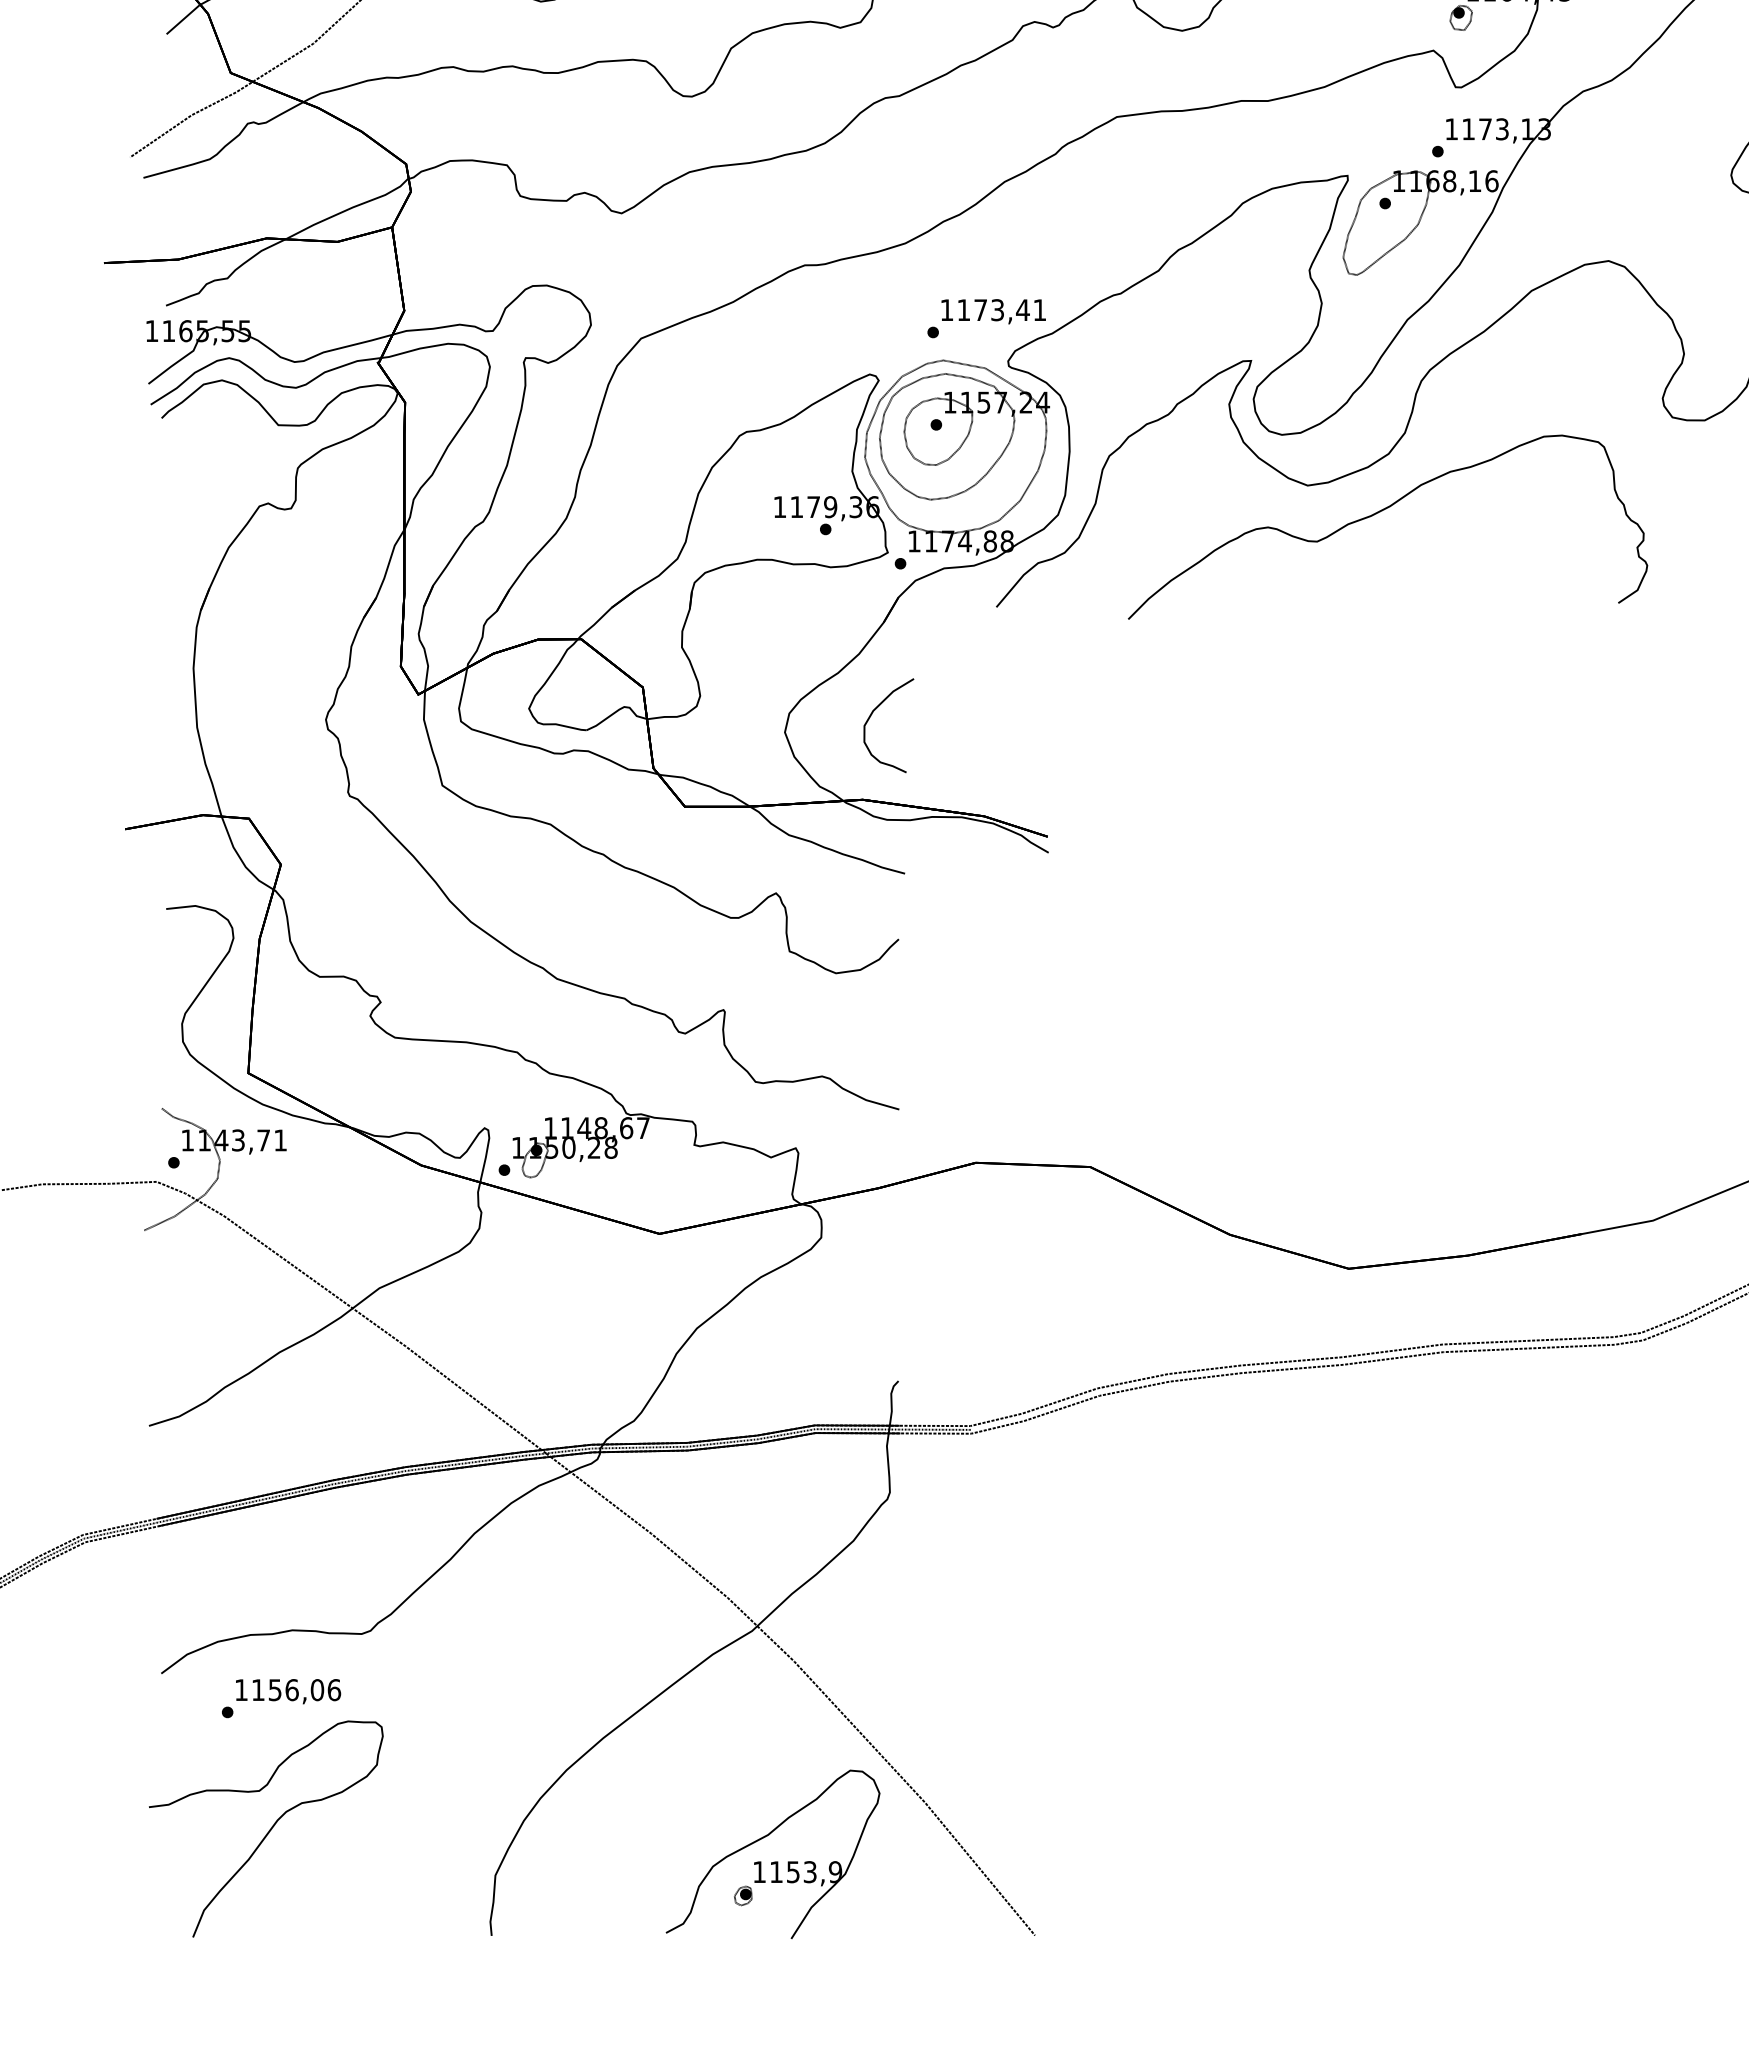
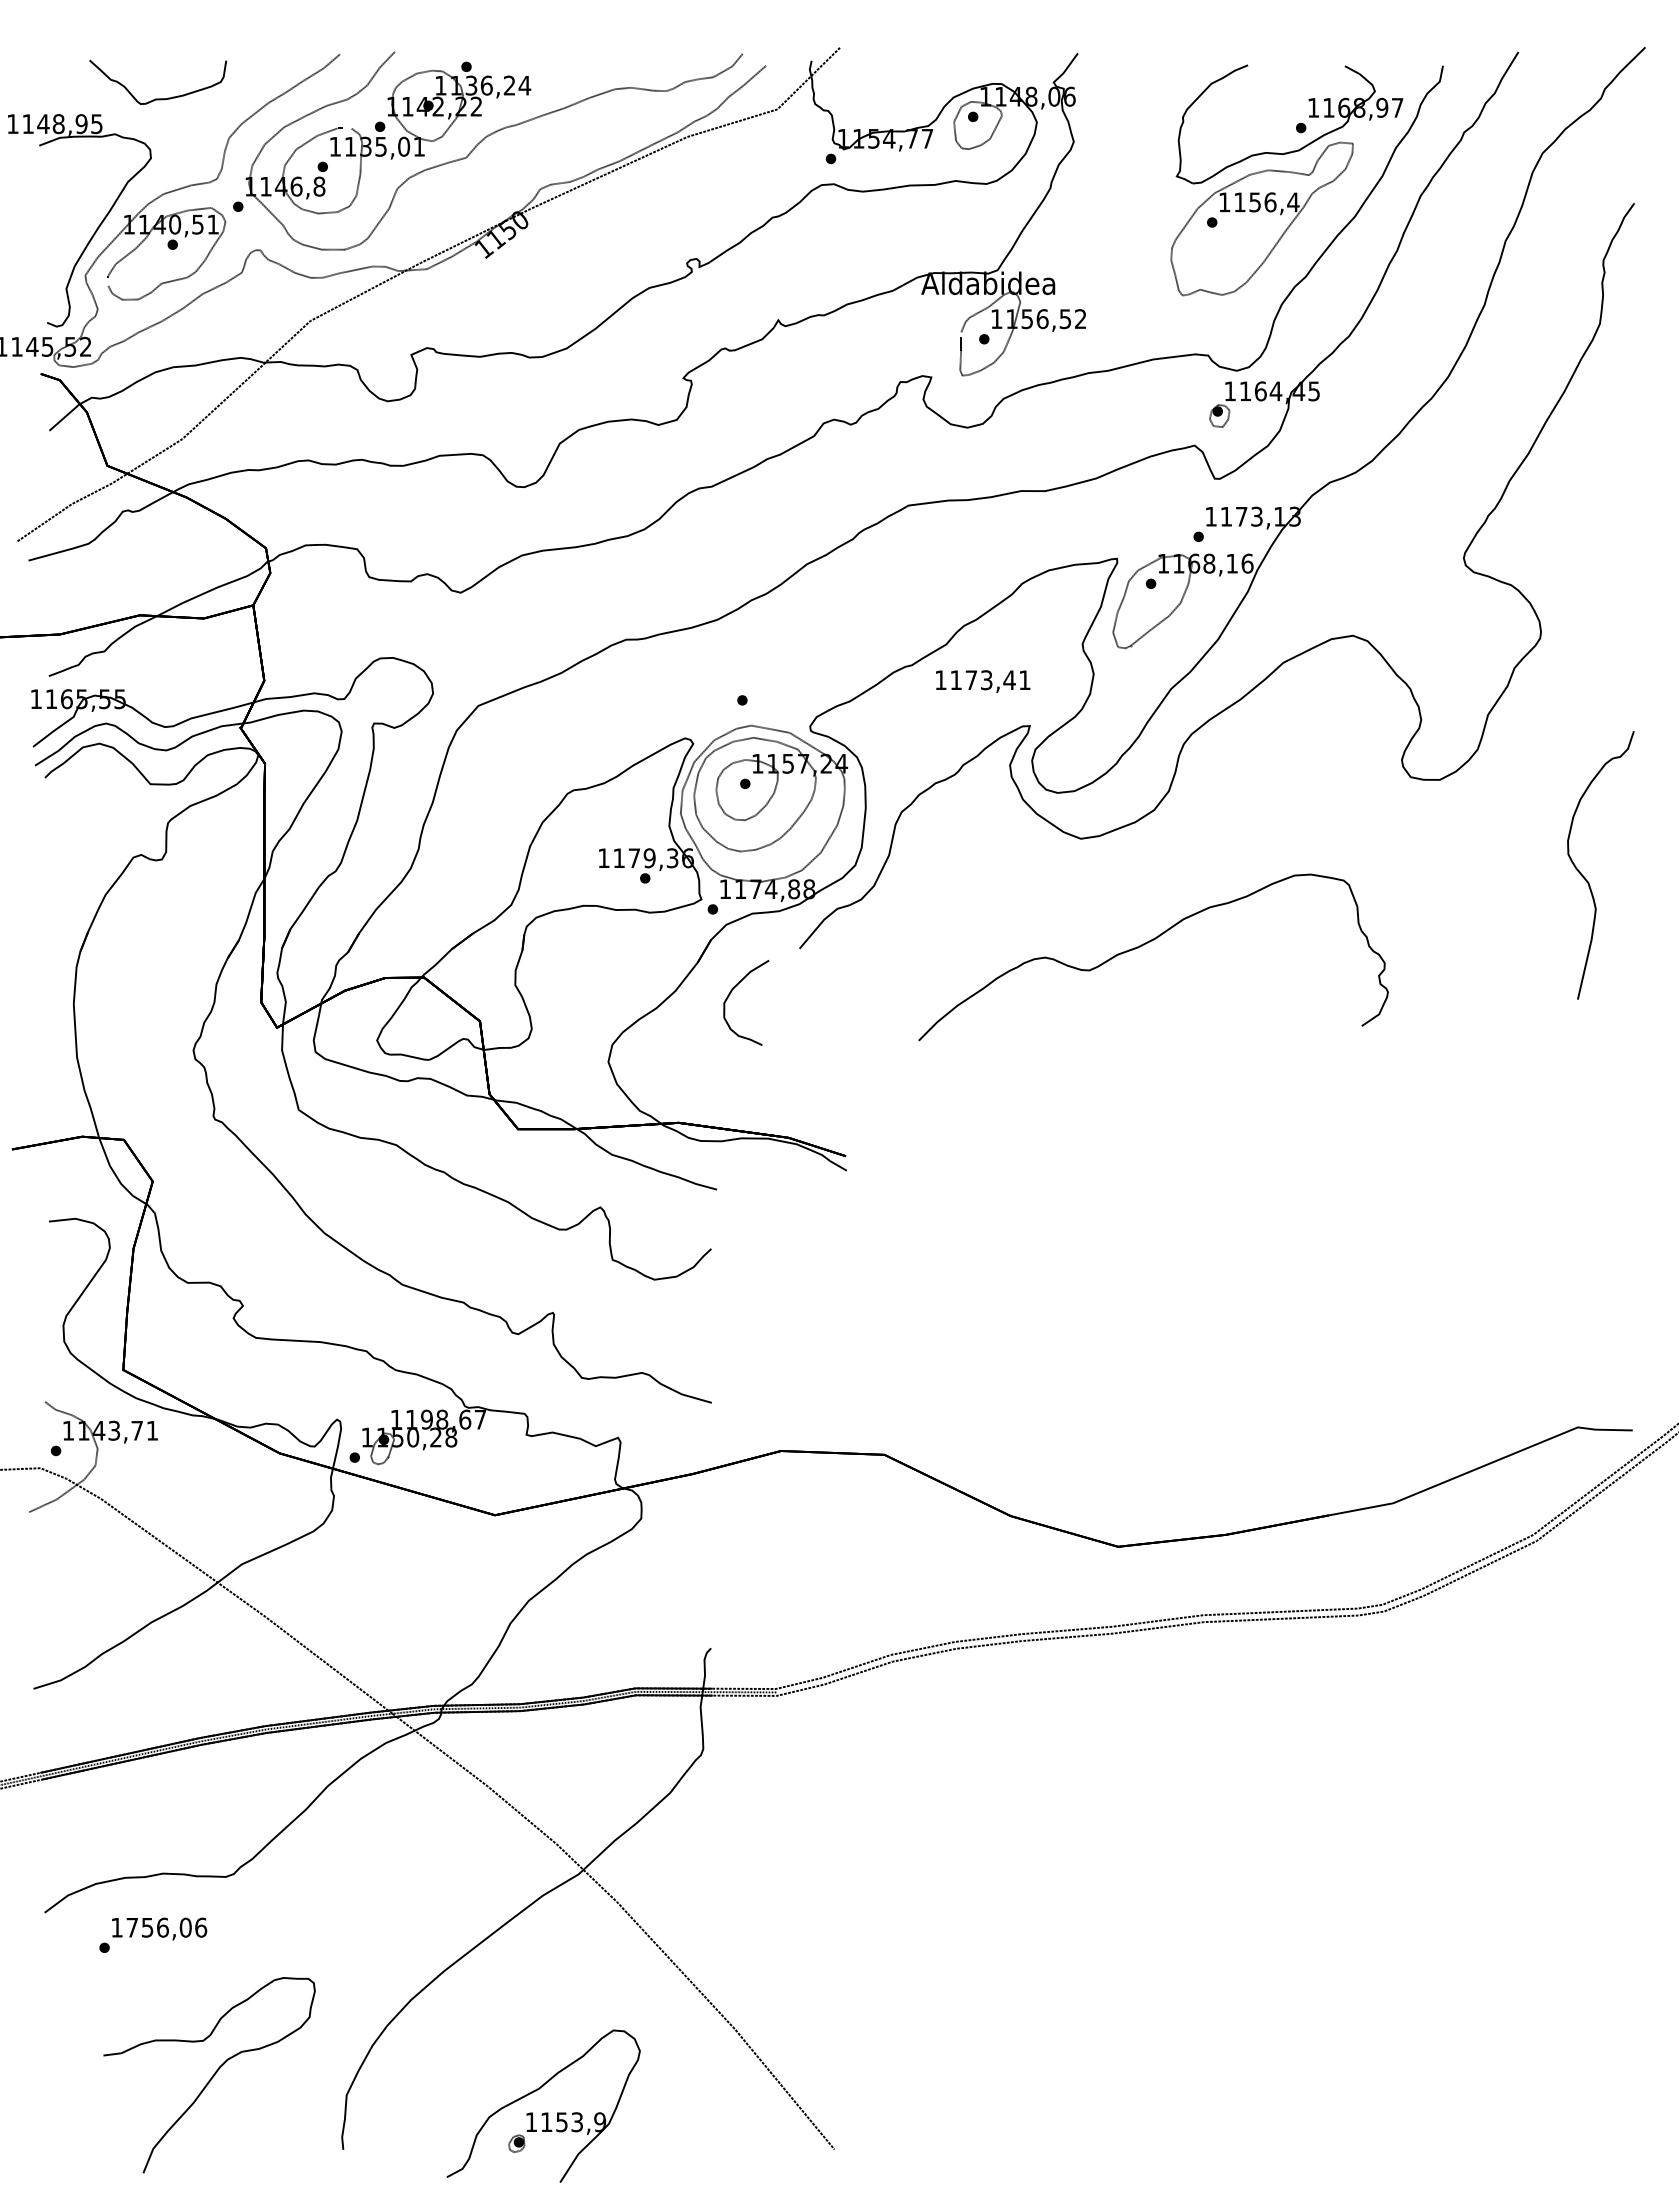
text: (994, 311) -> (983, 681), moved
curve: (1380, 512) -> (1146, 944), moved
curve: (873, 713) -> (732, 991), moved
text: (583, 1127) -> (426, 1419), 1148,67 -> 1198,67
text: (257, 1689) -> (131, 1927), 1156,06 -> 1756,06
curve: (268, 1830) -> (211, 2076), moved
part: (773, 1861) -> (544, 2112), moved

